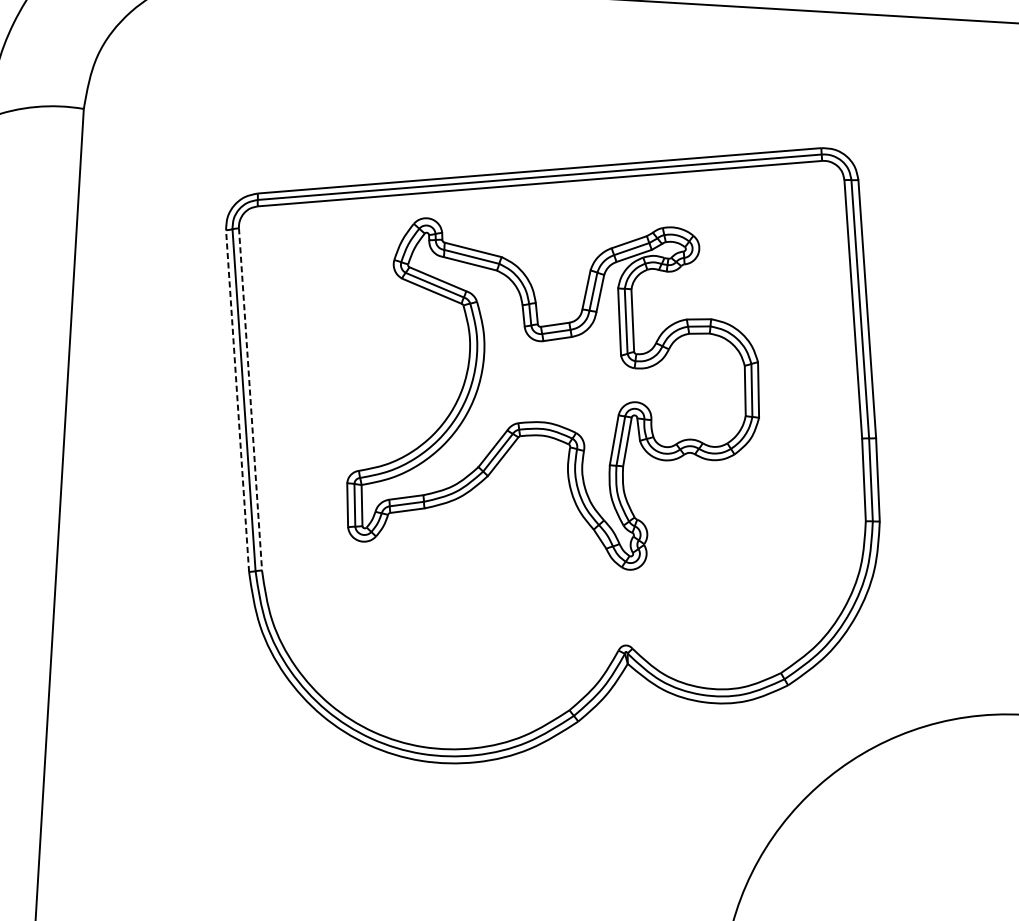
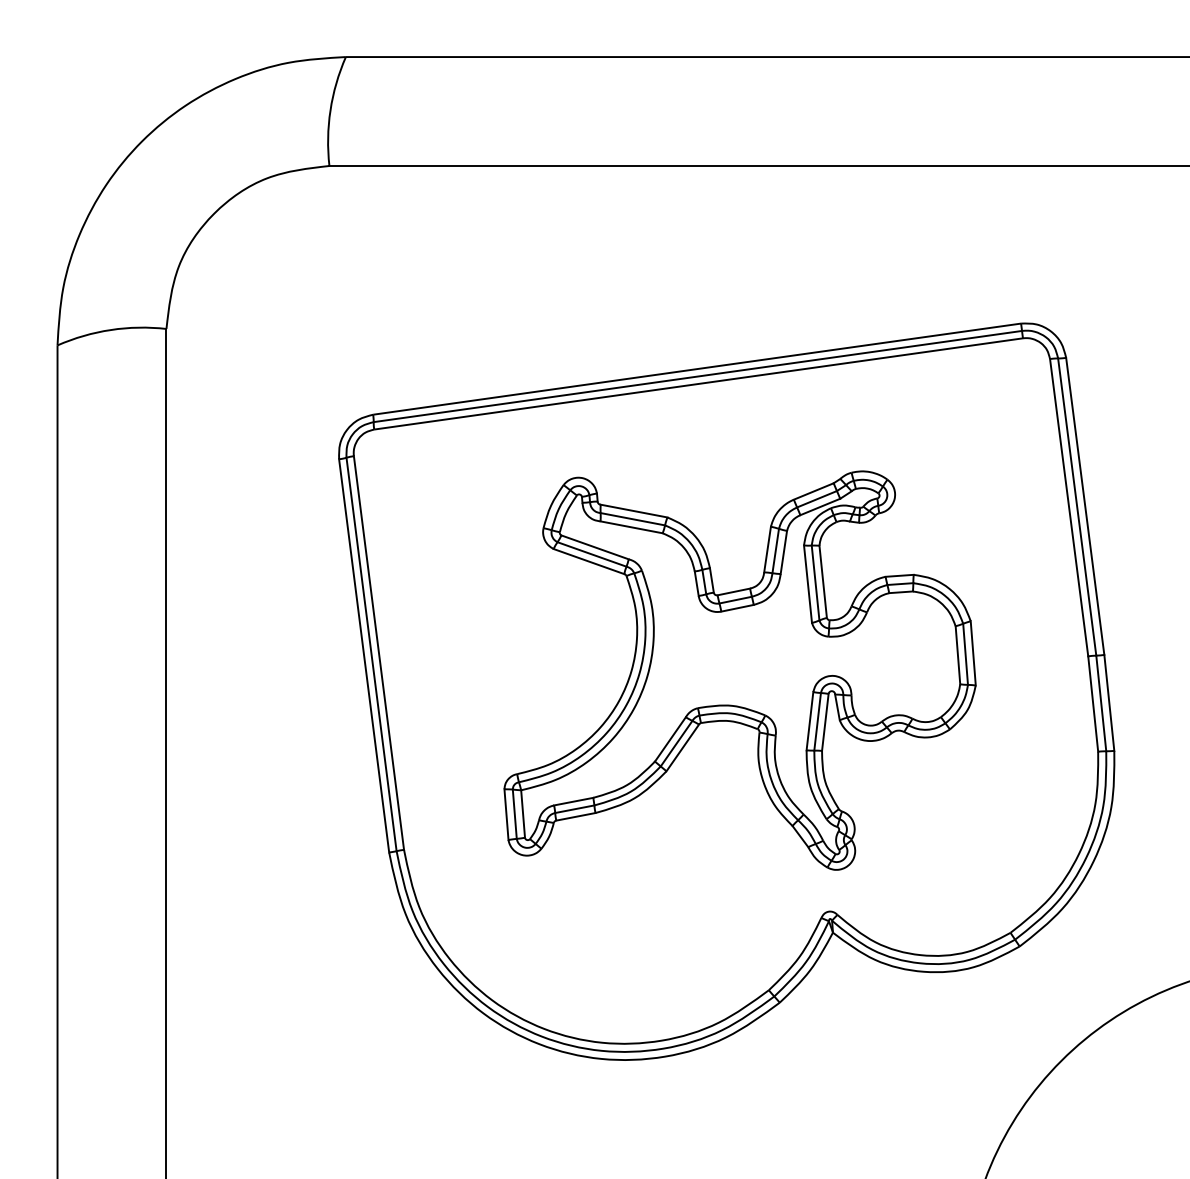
part: (556, 392) -> (739, 670), moved
line: (250, 399) -> (379, 653), dashed -> solid
line: (237, 400) -> (364, 655), dashed -> solid

